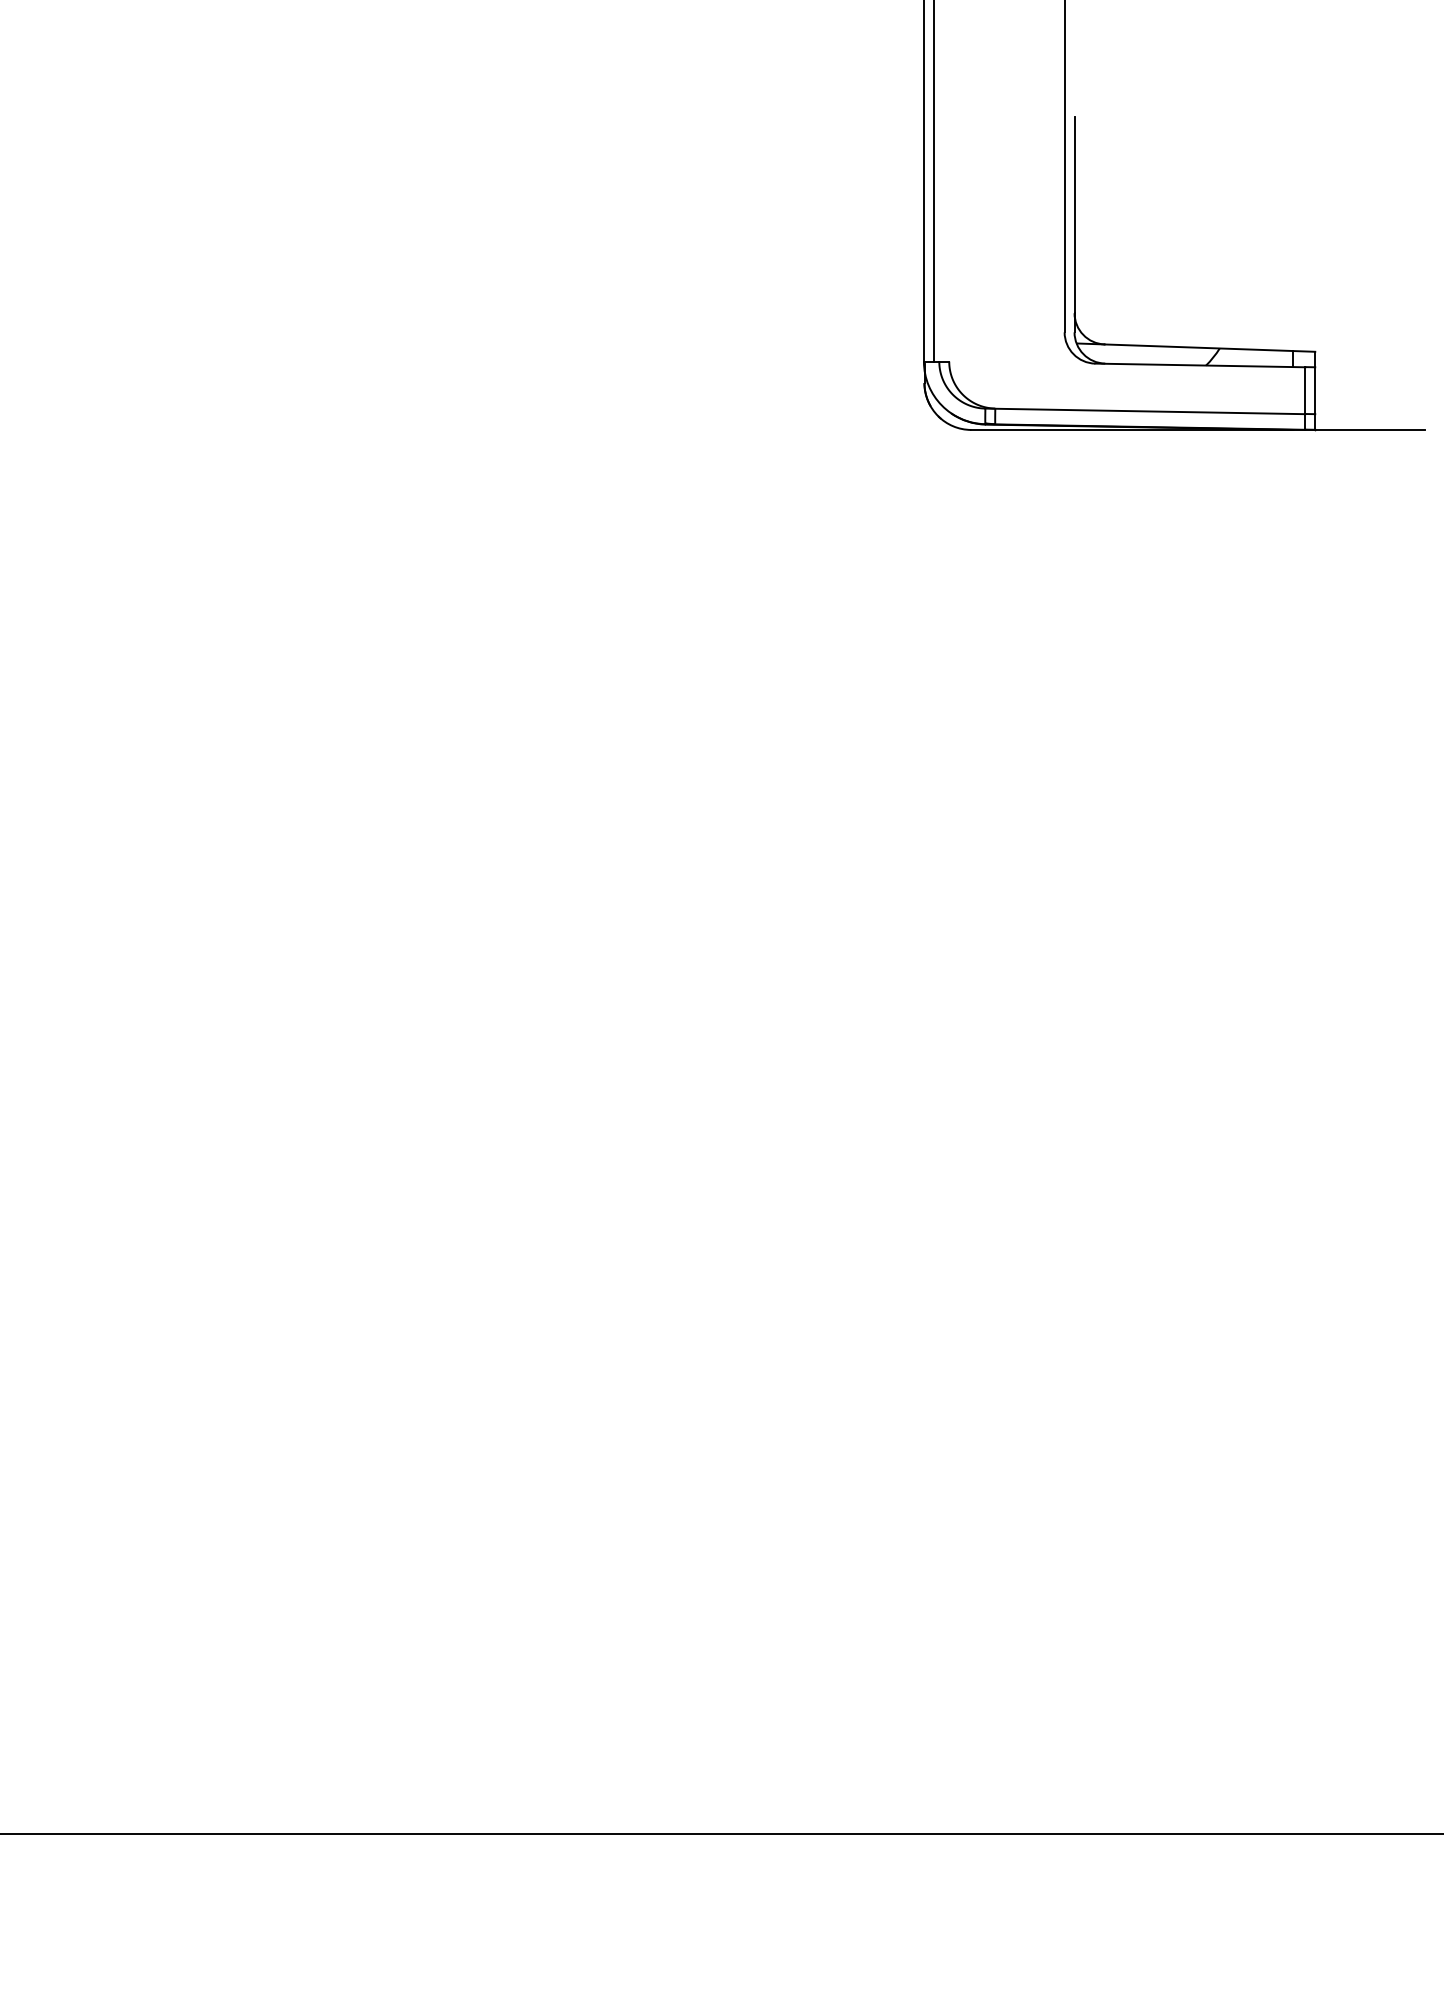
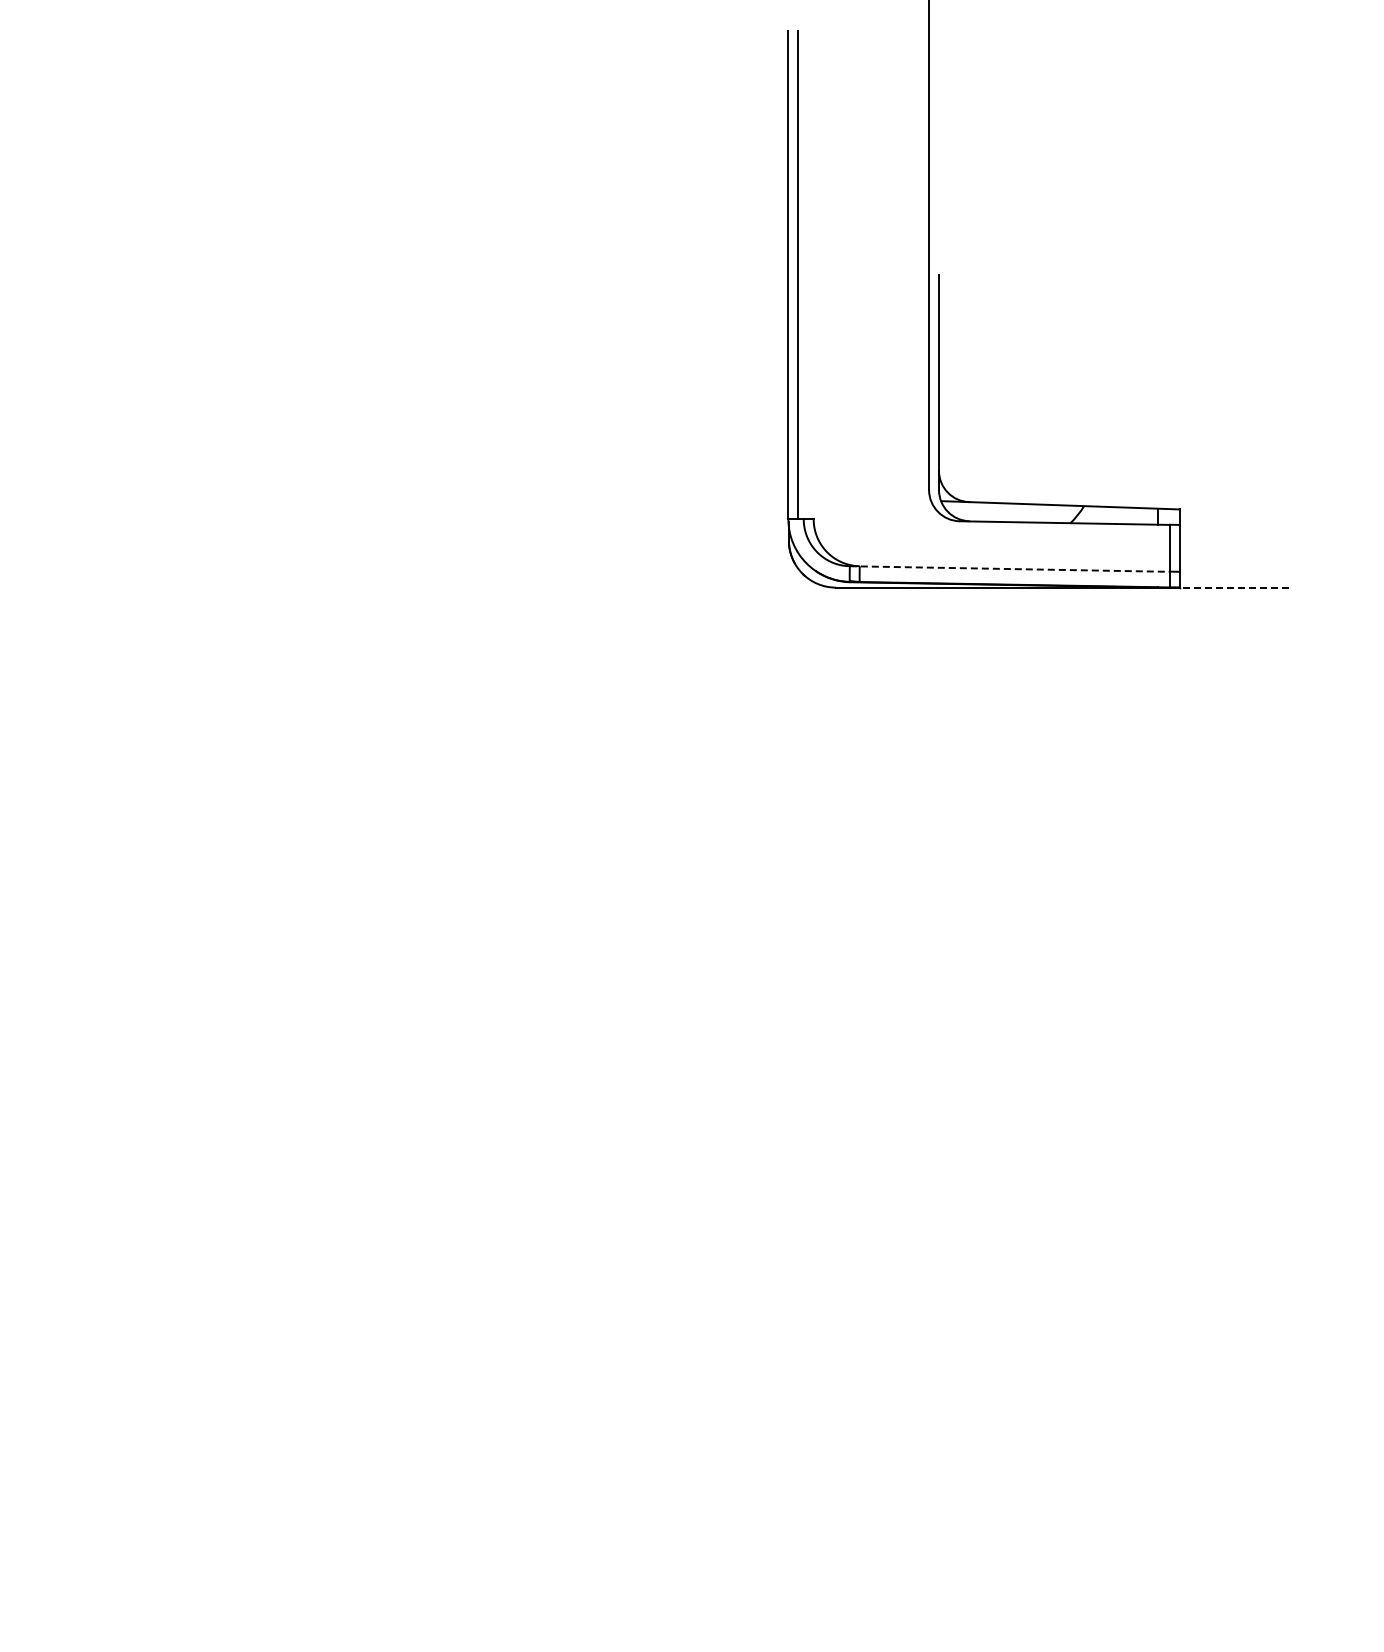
line: (1145, 411) -> (1009, 569), solid -> dashed
line: (1369, 429) -> (1233, 587), solid -> dashed

